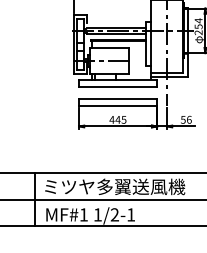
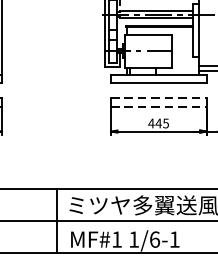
line: (118, 99) -> (159, 98), solid -> dashed
line: (118, 106) -> (159, 107), solid -> dashed
text: (114, 214) -> (154, 239), 1/2-1 -> 1/6-1

